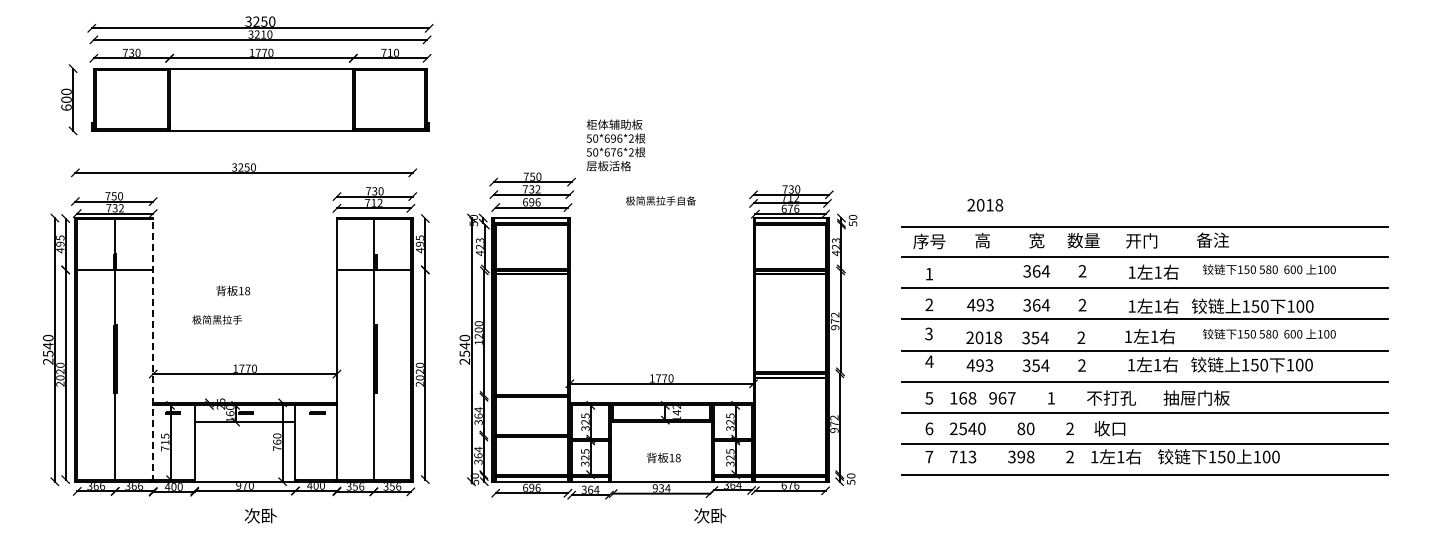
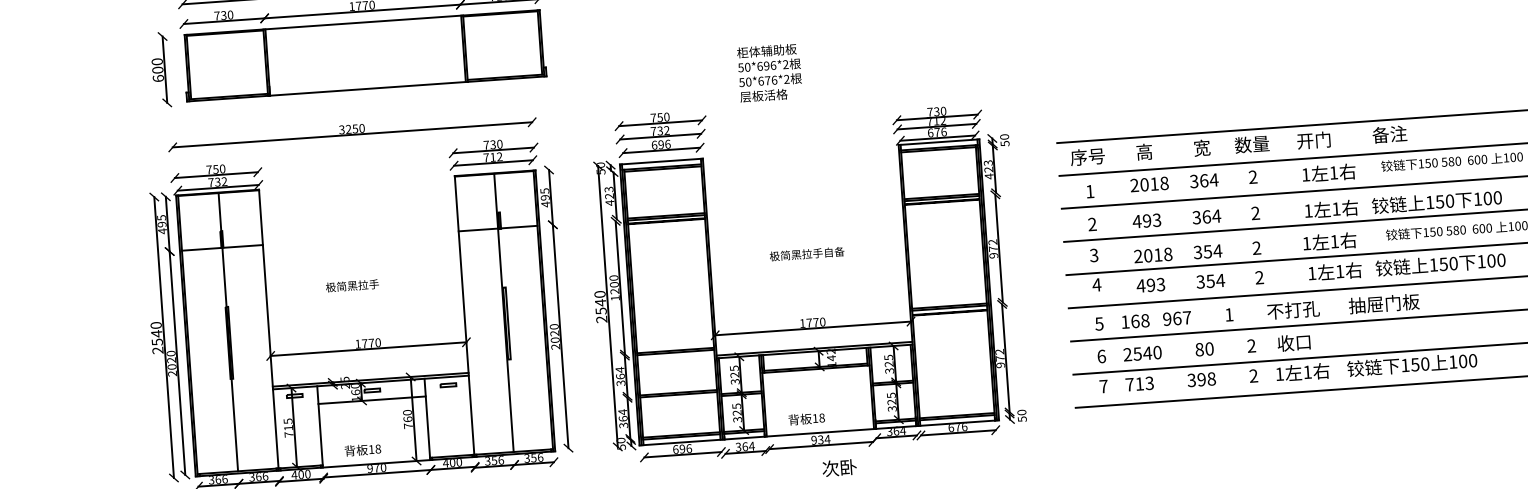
text: (615, 145) -> (769, 73), moved
text: (660, 200) -> (806, 253), moved
text: (985, 205) -> (1149, 184), moved
text: (233, 290) -> (363, 449), moved
text: (216, 319) -> (351, 285), moved
line: (153, 349) -> (269, 329), dashed -> solid
text: (663, 457) -> (806, 418), moved
text: (710, 515) -> (839, 467), moved

